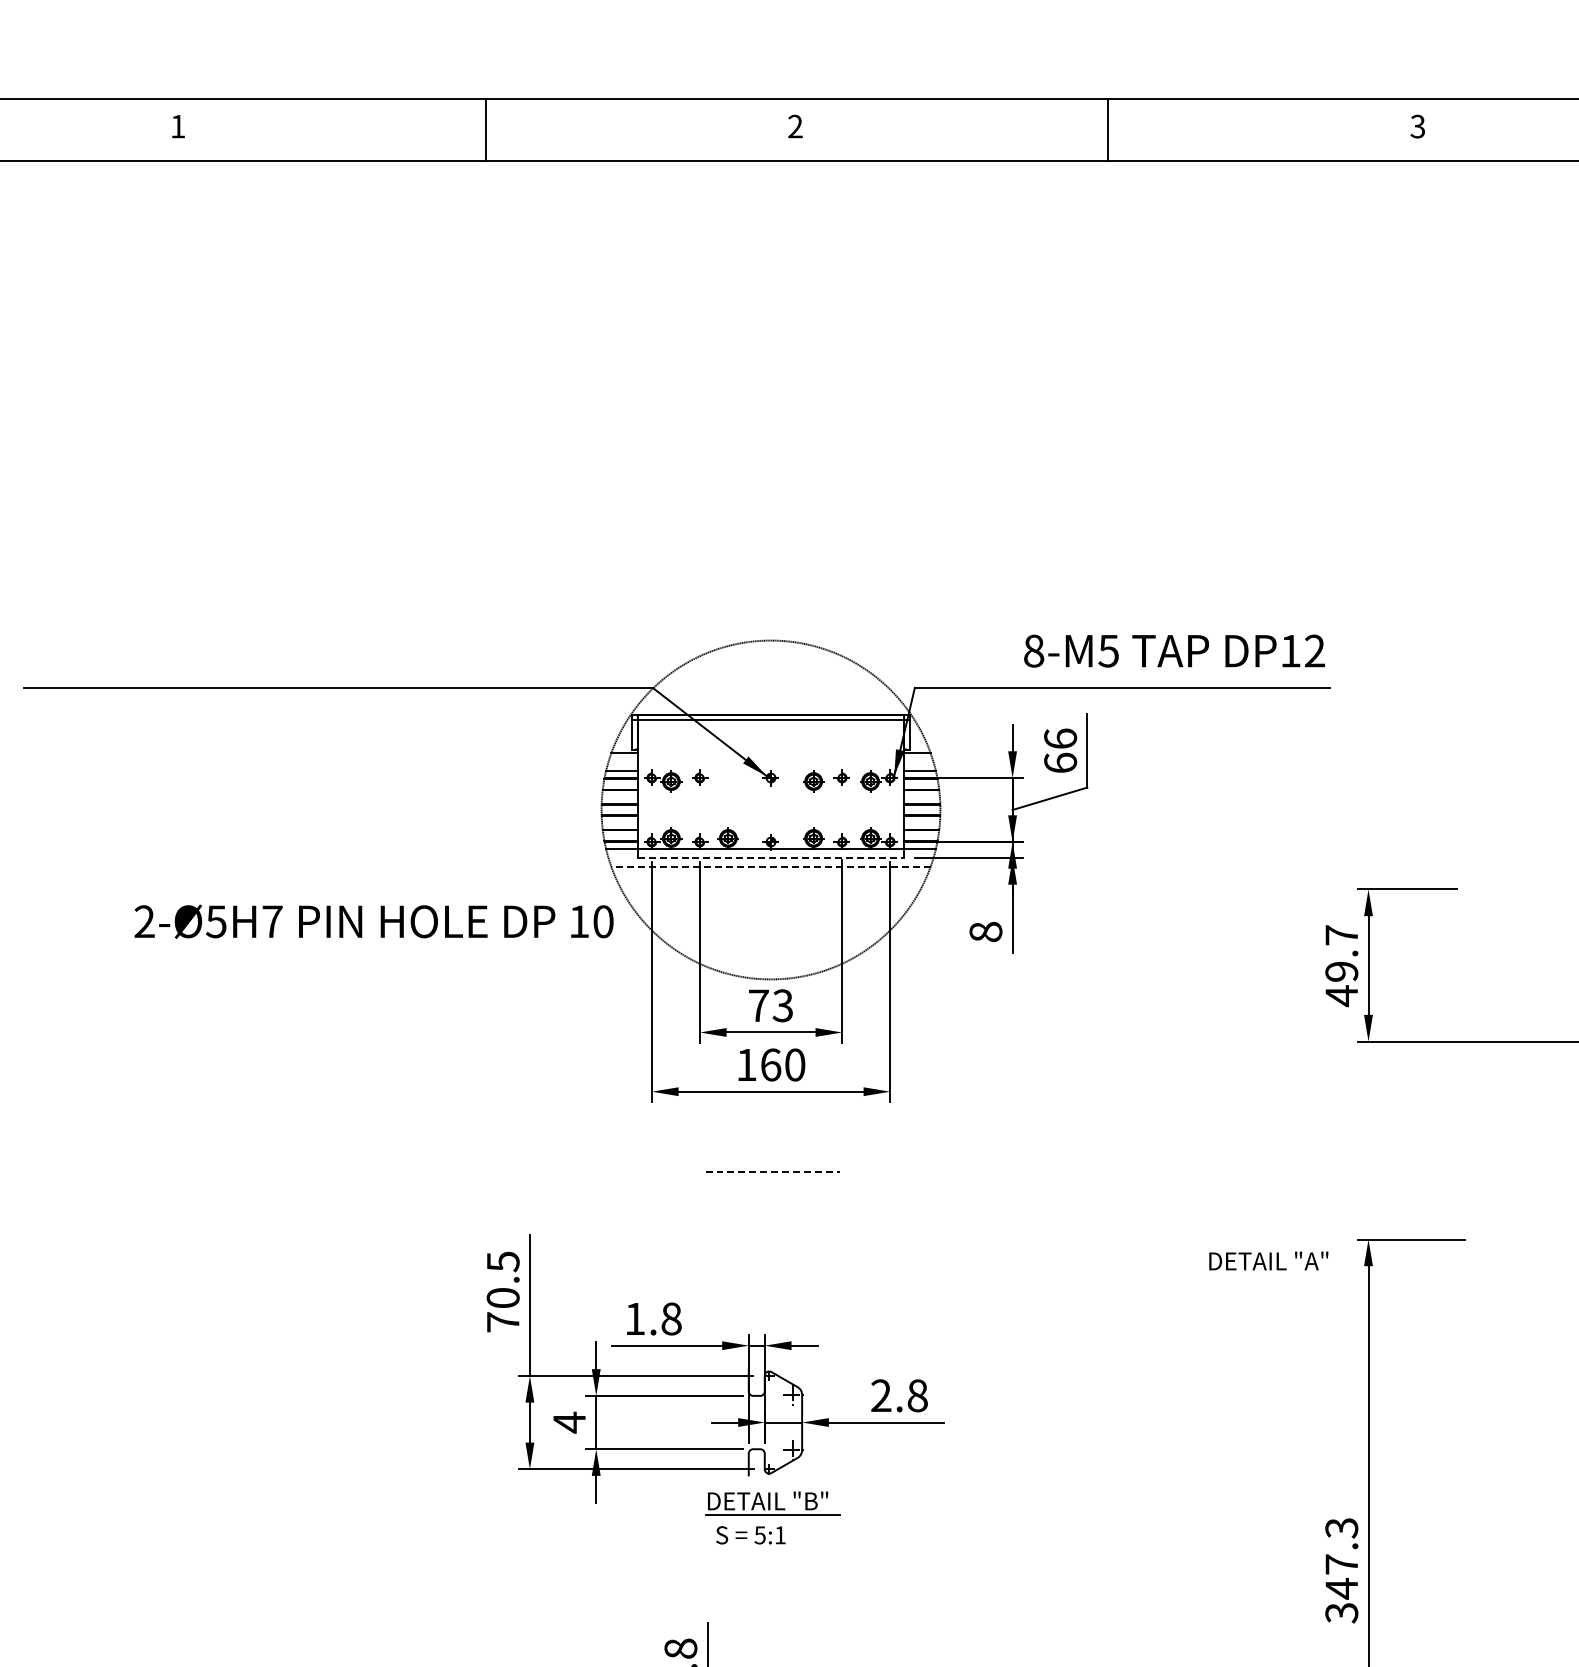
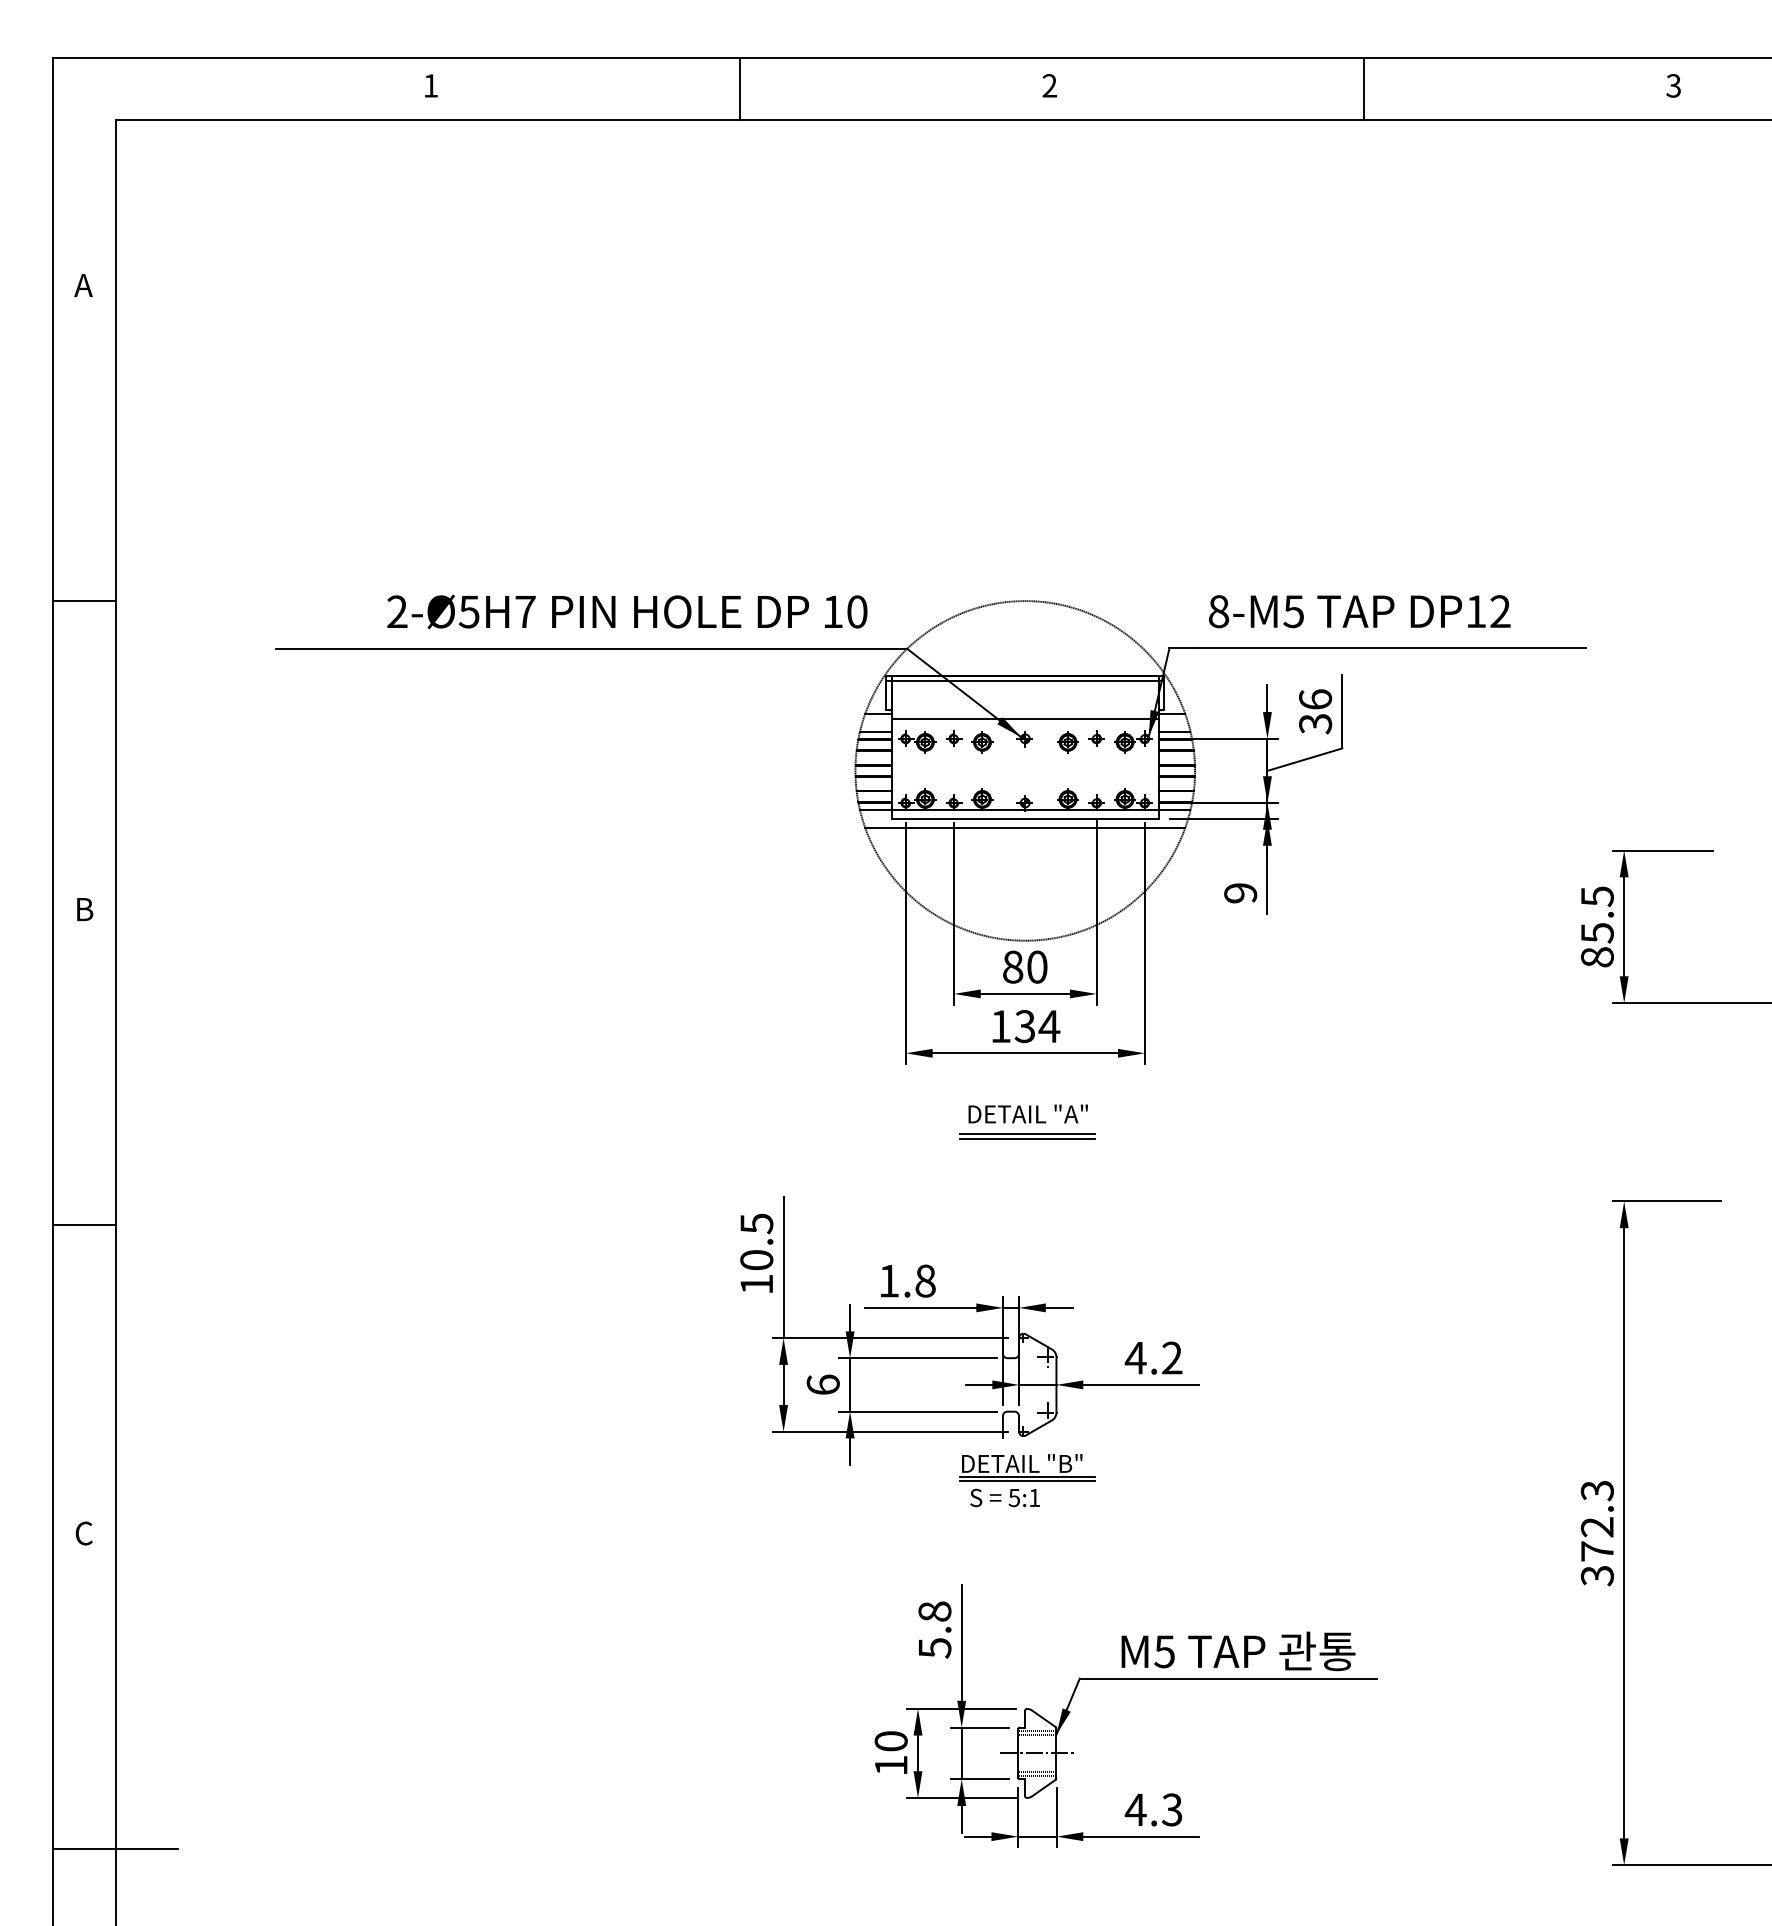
text: (1174, 650) -> (1359, 611), moved
line: (770, 757) -> (1024, 718), added
text: (1060, 762) -> (1315, 723), 66 -> 36
part: (728, 781) -> (982, 742), added
line: (771, 858) -> (1025, 819), dashed -> solid
line: (771, 866) -> (1025, 827), dashed -> solid
text: (374, 921) -> (627, 611), moved
text: (985, 932) -> (1240, 893), 8 -> 9
text: (1340, 966) -> (1596, 927), 49.7 -> 85.5
text: (771, 1005) -> (1025, 966), 73 -> 80
text: (783, 1064) -> (1037, 1026), 160 -> 134
line: (773, 1171) -> (1027, 1133), dashed -> solid
line: (772, 1176) -> (1026, 1138), added
text: (1268, 1260) -> (1027, 1113), moved
text: (502, 1322) -> (756, 1284), 70.5 -> 10.5
text: (898, 1395) -> (1153, 1357), 2.8 -> 4.2
text: (568, 1423) -> (822, 1385), 4 -> 6
line: (772, 1518) -> (1026, 1481), added
text: (1340, 1576) -> (1596, 1539), 347.3 -> 372.3

